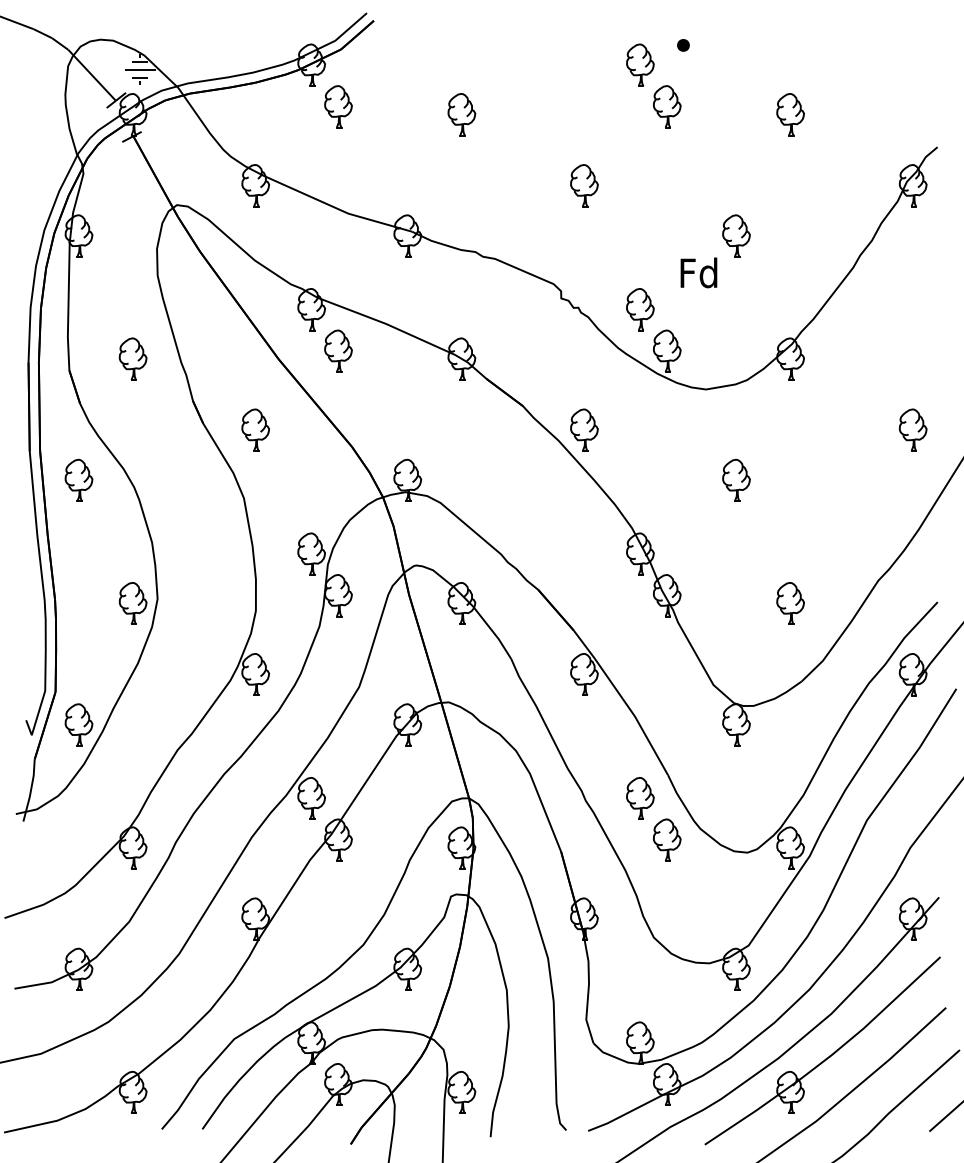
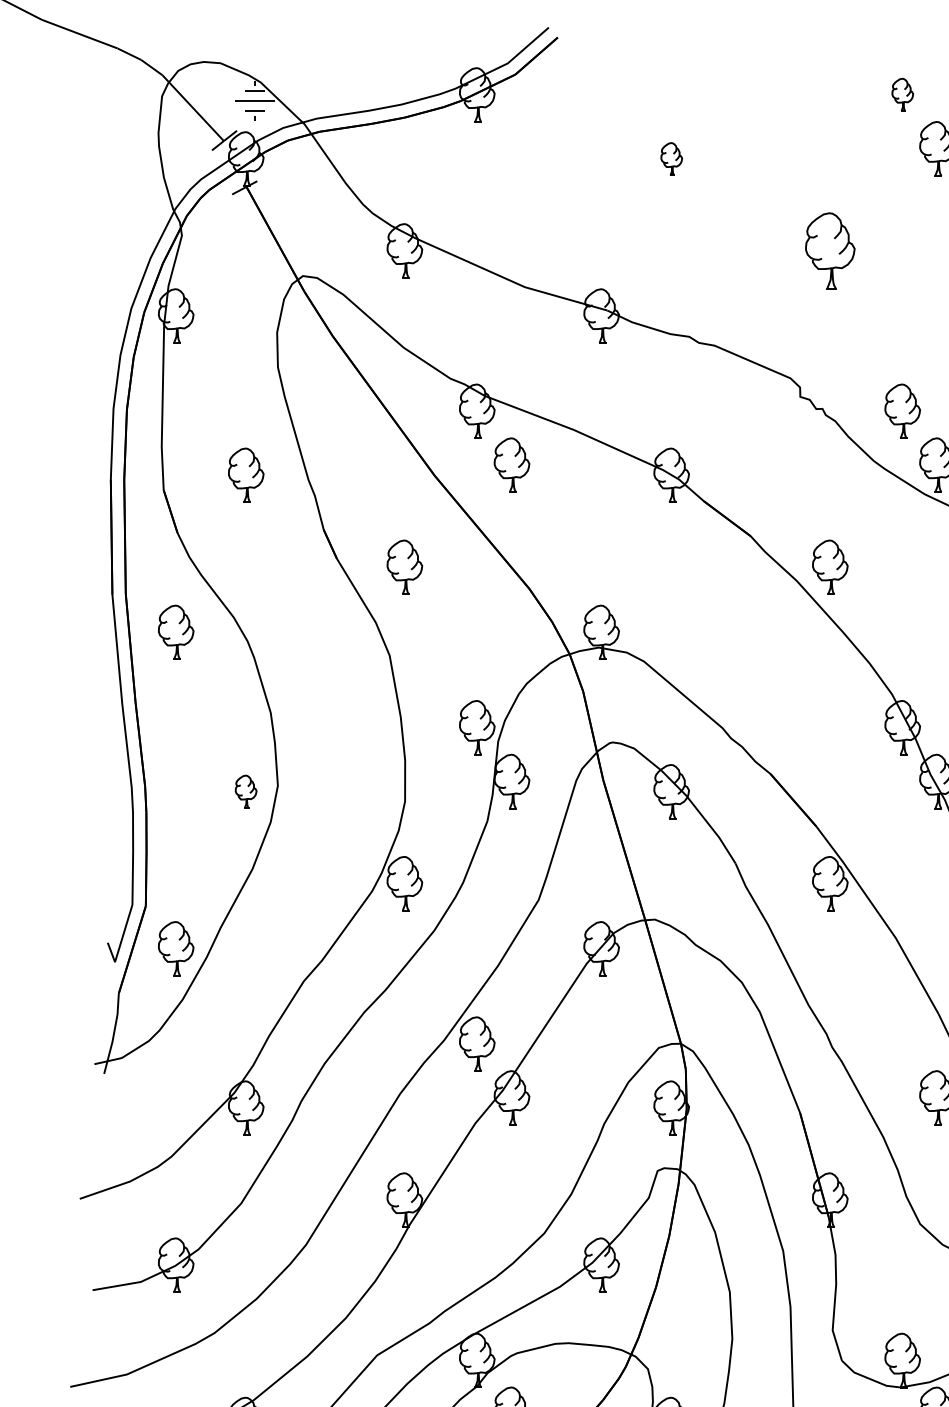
part: (640, 64) -> (902, 94), size x0.6
part: (338, 106) -> (511, 148), removed
part: (461, 114) -> (671, 158), size x0.6
part: (584, 185) -> (830, 250), size x1.4
part: (132, 603) -> (245, 791), size x0.6
part: (640, 798) -> (902, 1044), removed

